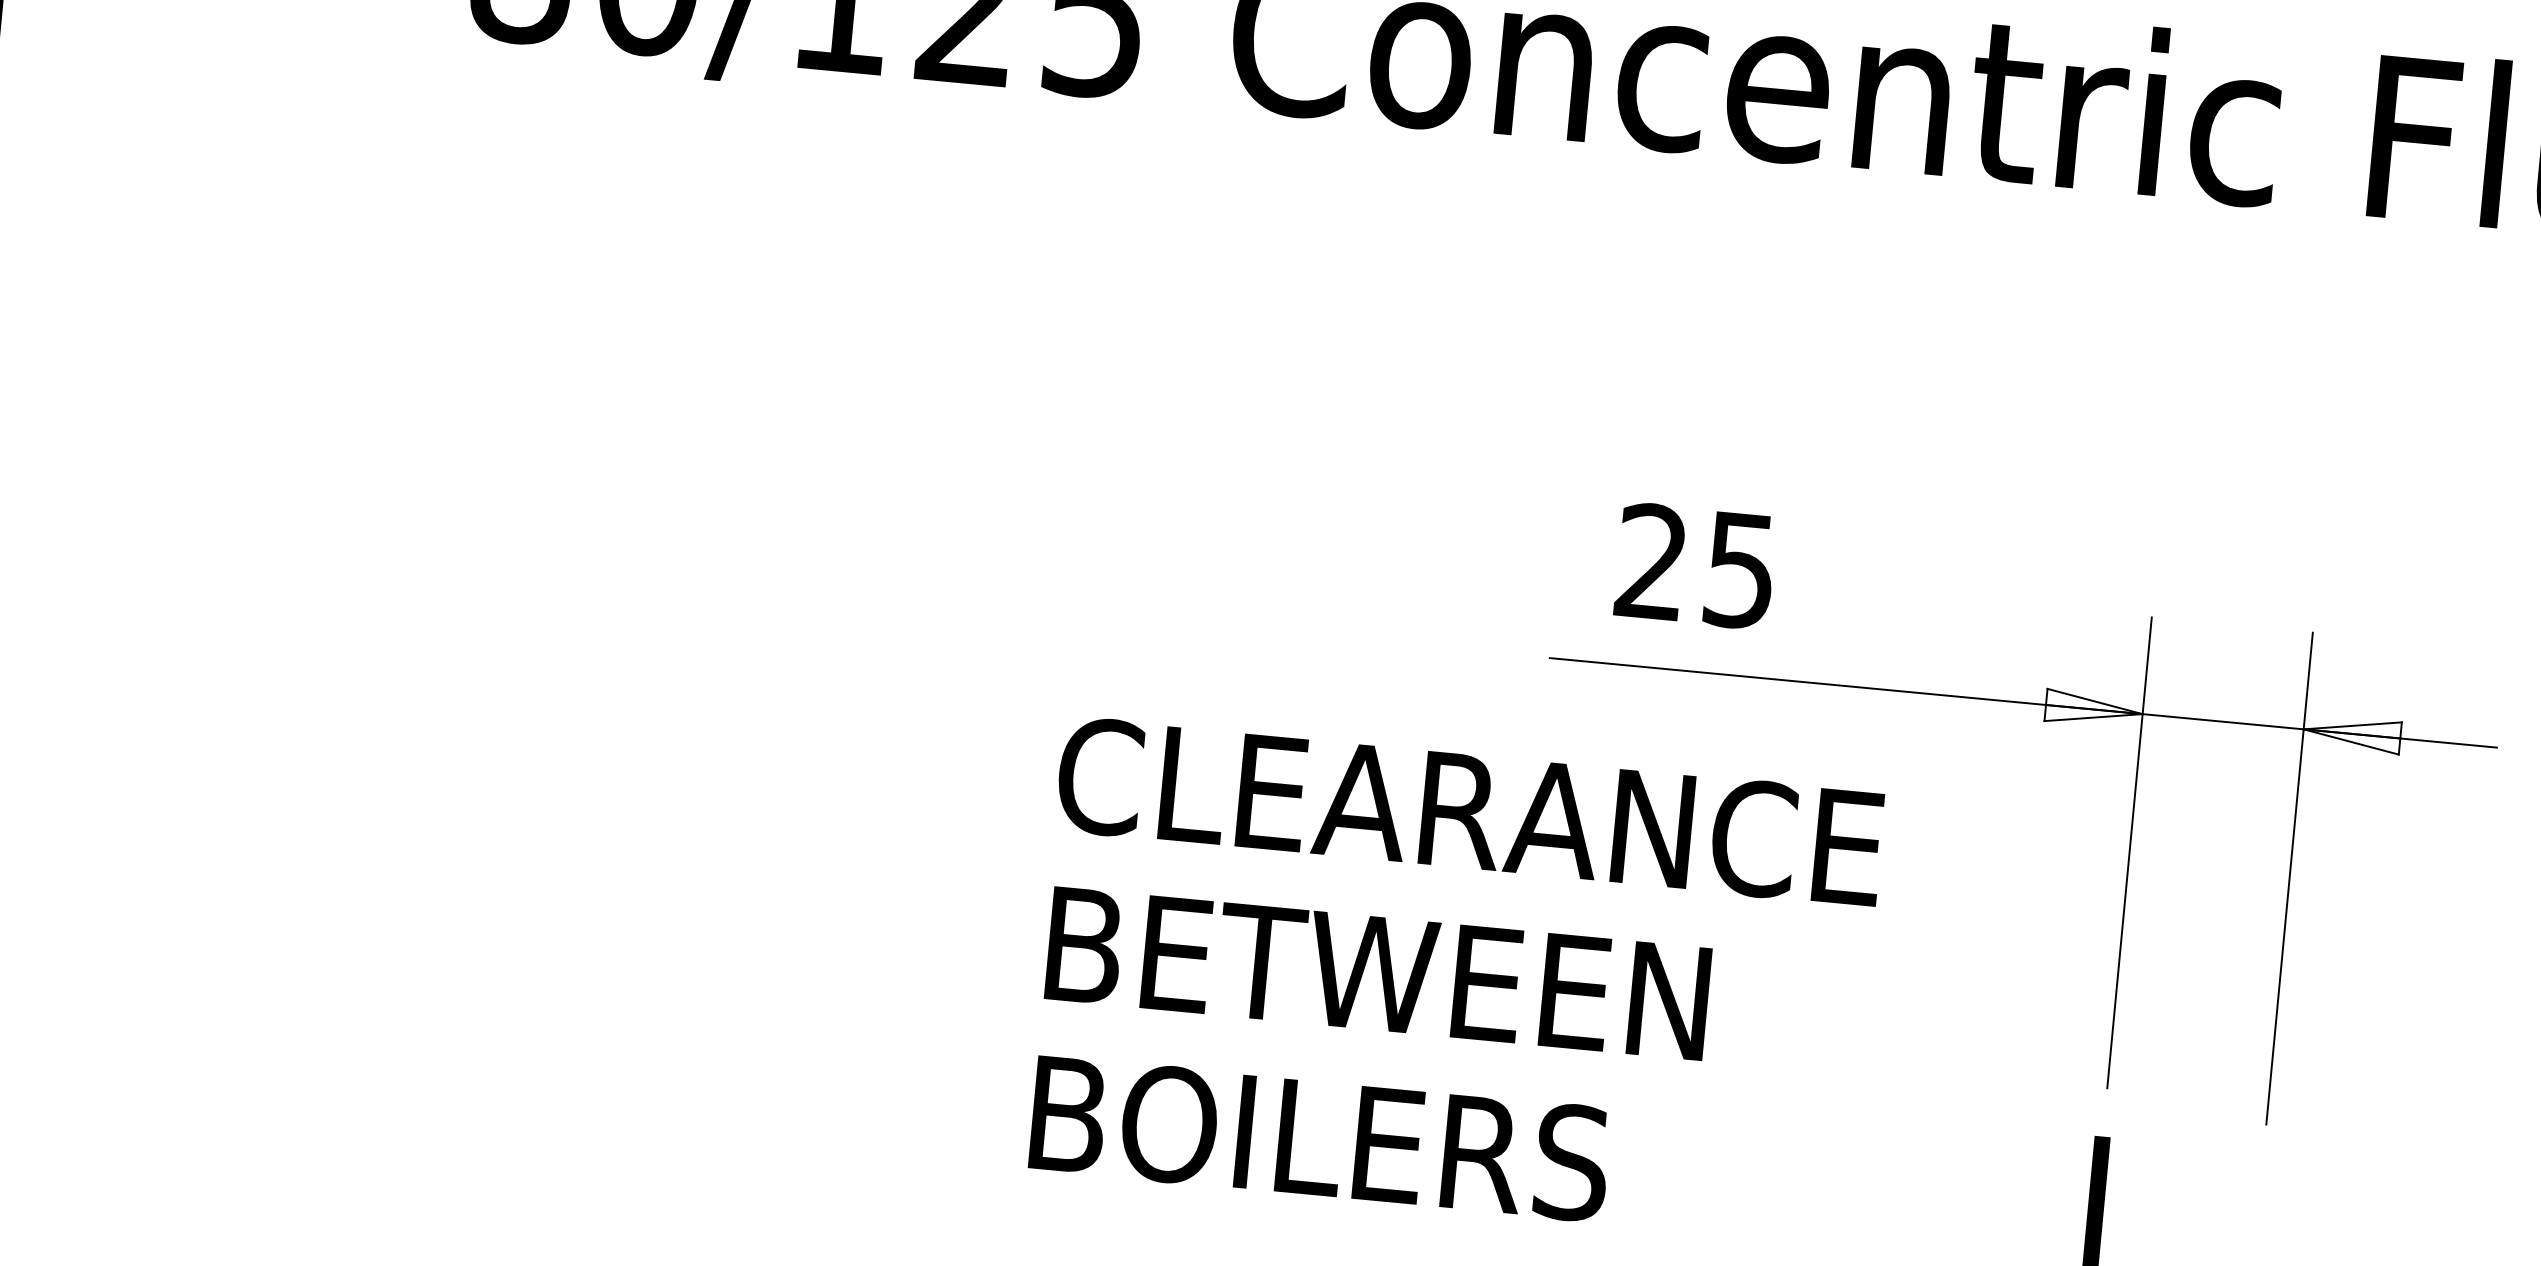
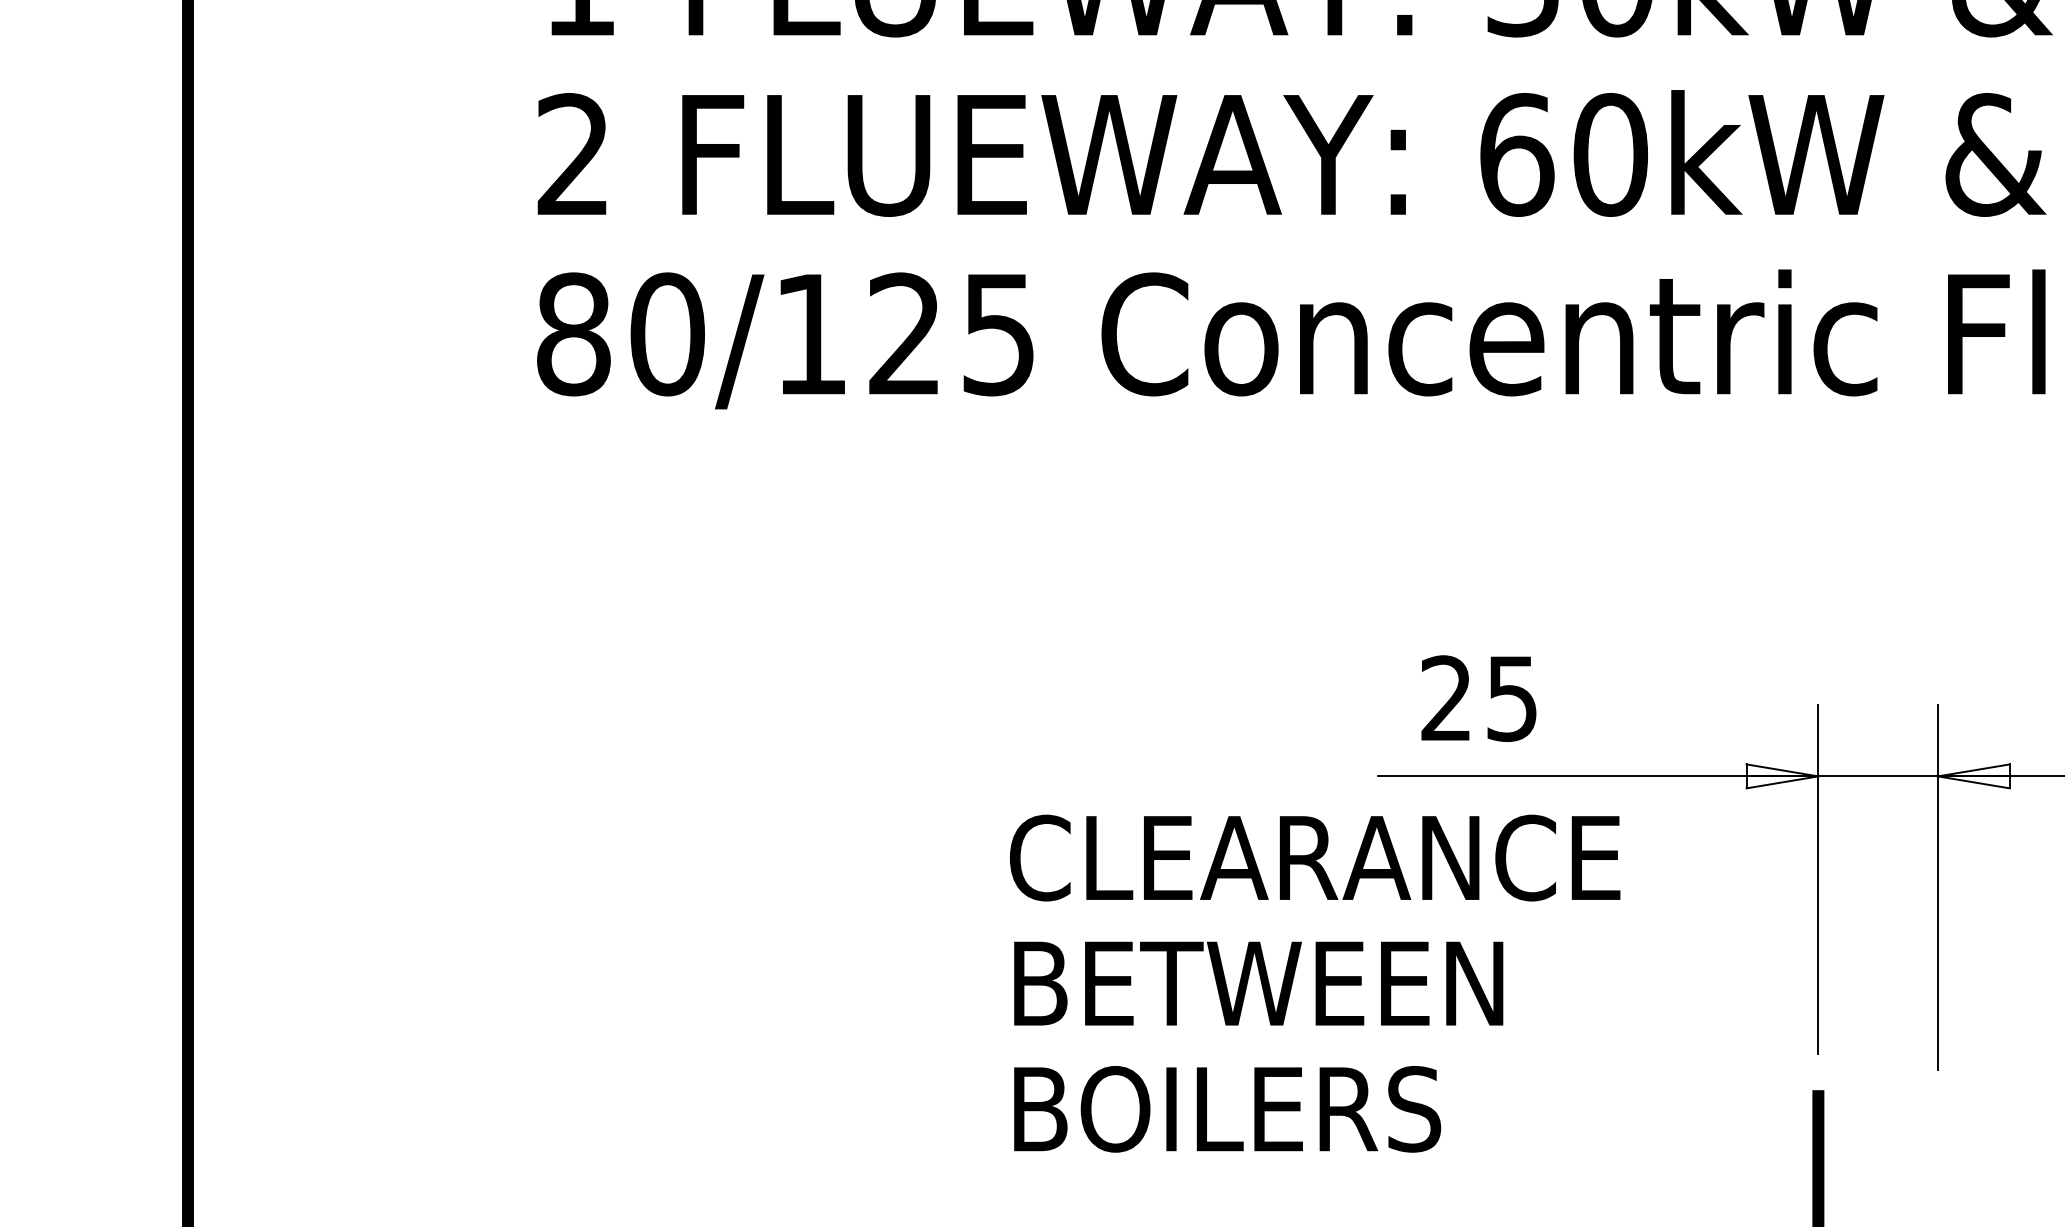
text: (1453, 980) -> (1314, 983), moved

